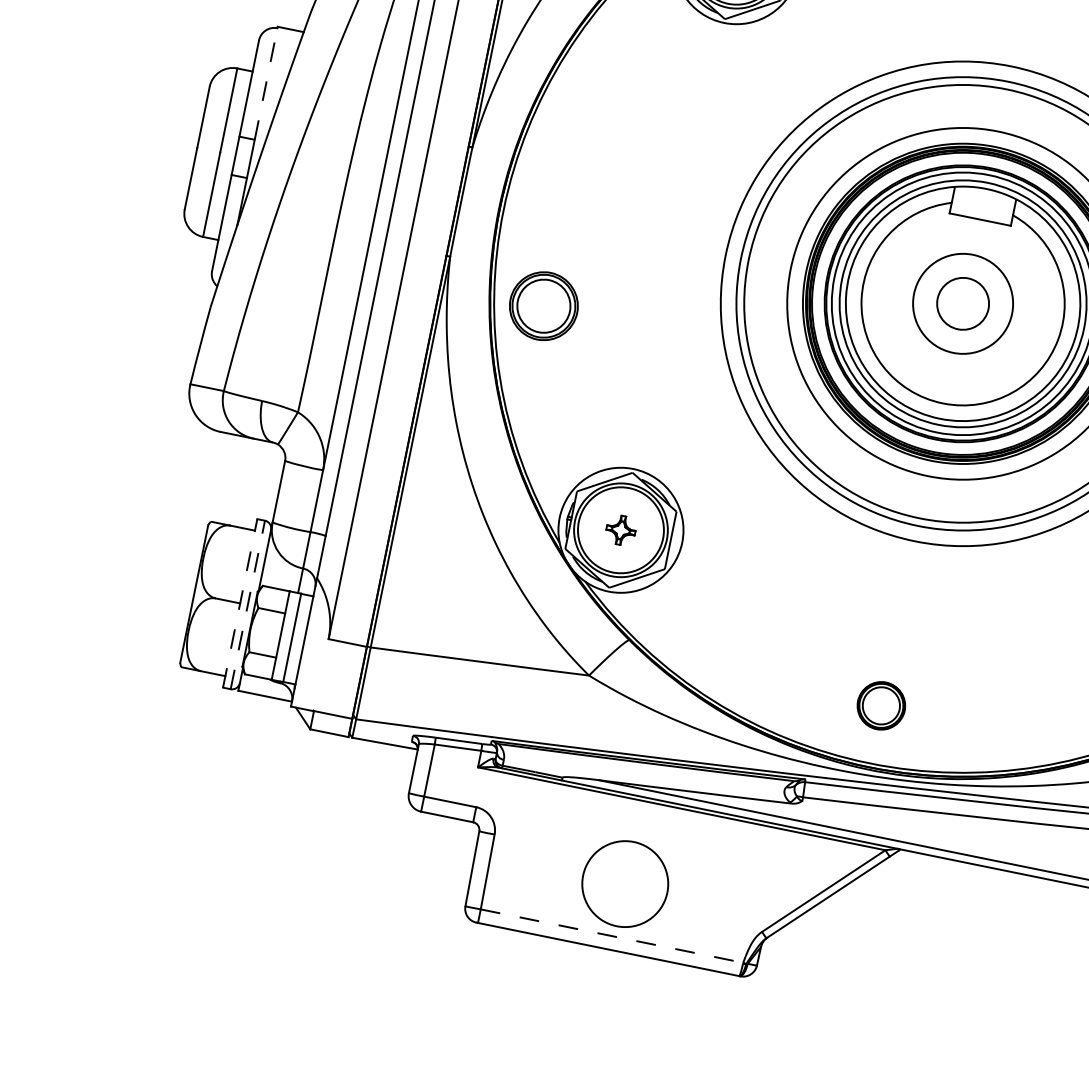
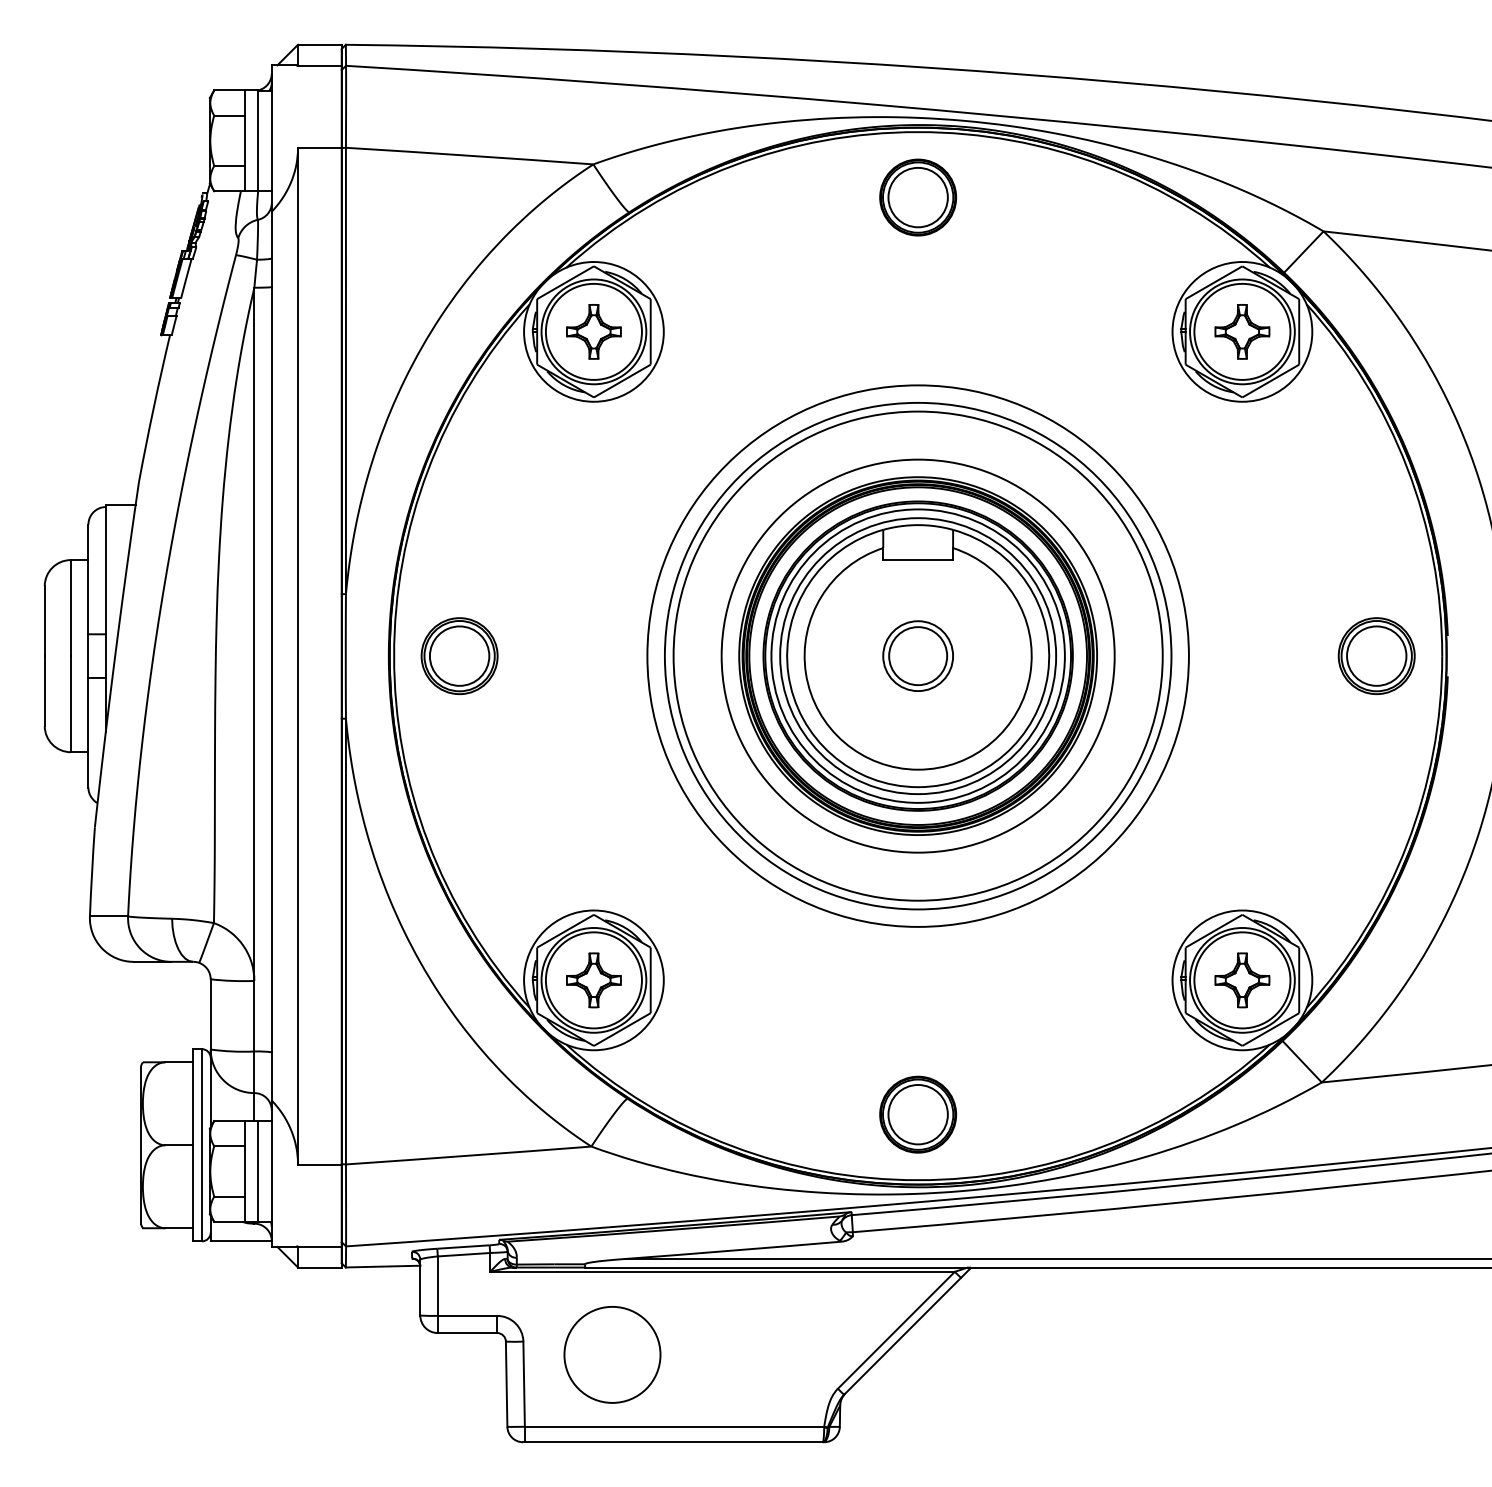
line: (265, 83) -> (105, 570), dashed -> solid
circle: (963, 304) -> (918, 656), size x0.62
part: (543, 305) -> (459, 655), moved
part: (620, 530) -> (593, 980), size x1.67
line: (240, 602) -> (193, 1144), dashed -> solid
line: (247, 604) -> (201, 1144), dashed -> solid
part: (881, 705) -> (918, 1114), size x1.43
circle: (625, 883) -> (612, 1354), moved
line: (612, 935) -> (674, 1426), dashed -> solid

